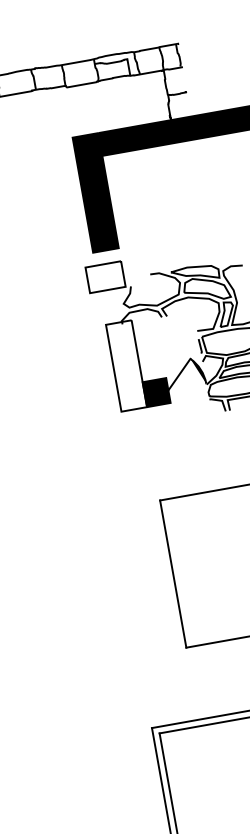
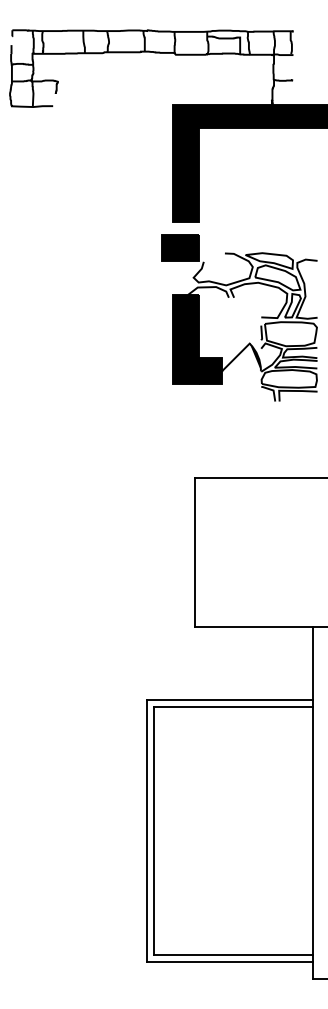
fill: (105, 277) -> (180, 248), added
fill: (126, 366) -> (185, 339), added

